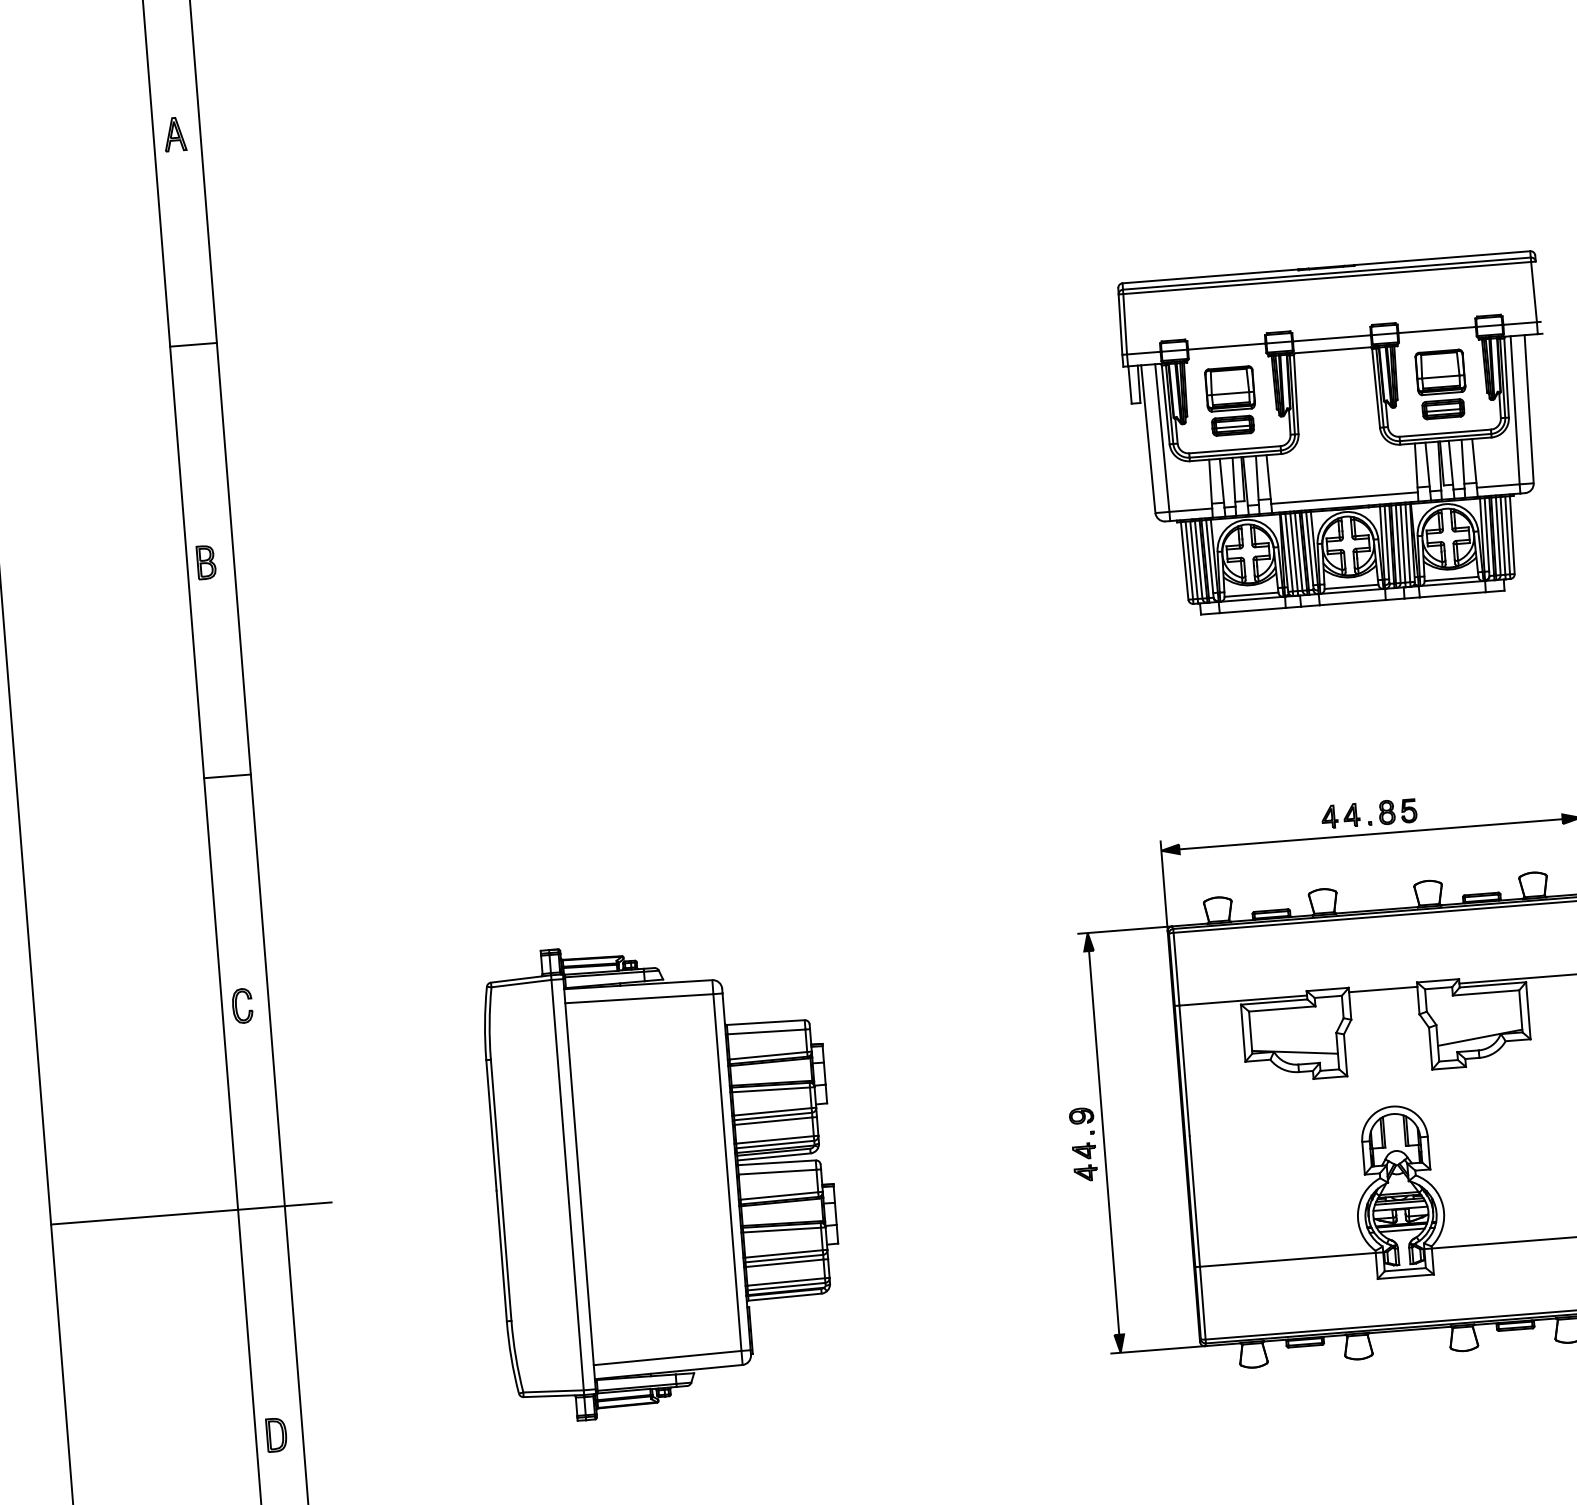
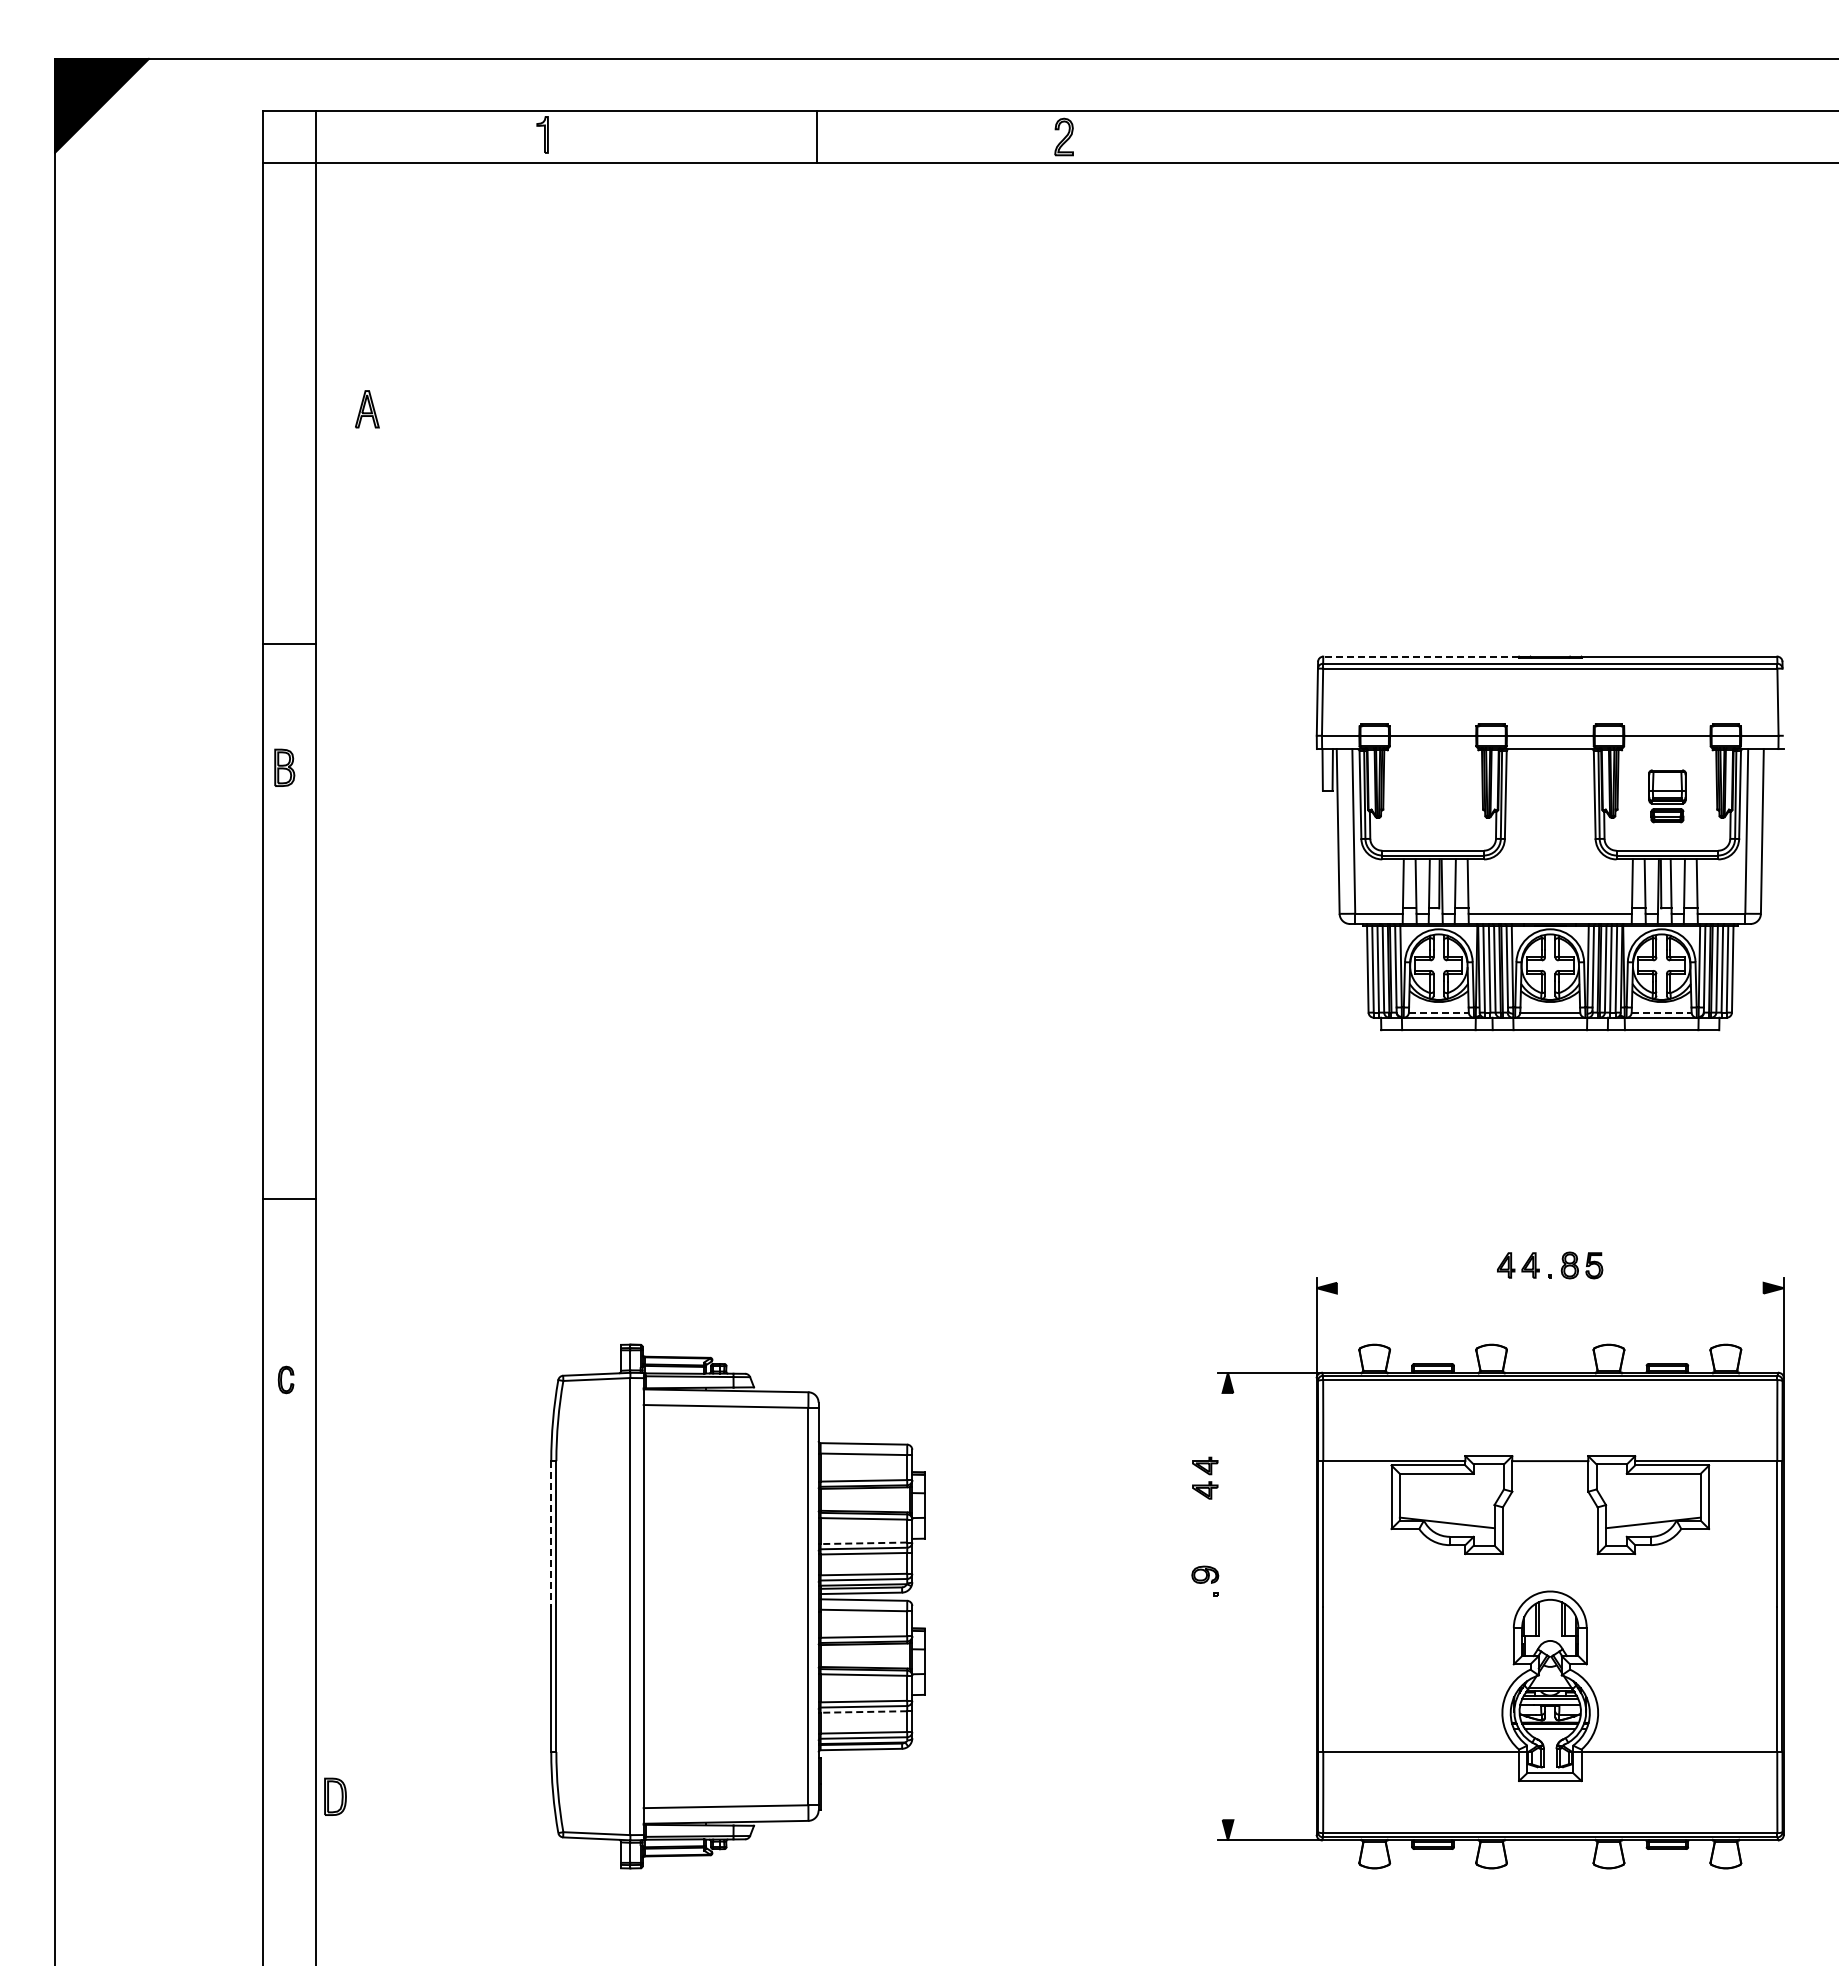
part: (175, 134) -> (367, 409), moved
line: (1210, 276) -> (1421, 656), solid -> dashed
part: (1441, 384) -> (1667, 796), size x0.7
part: (1230, 401) -> (1432, 796), removed
part: (206, 562) -> (284, 767), moved
line: (1451, 578) -> (1661, 1012), solid -> dashed
line: (1251, 594) -> (1438, 1012), solid -> dashed
line: (227, 776) -> (289, 1199), moved
line: (1370, 834) -> (1549, 1288), removed
part: (241, 1005) -> (285, 1379), size x0.7
line: (772, 1112) -> (863, 1543), solid -> dashed
line: (491, 1125) -> (551, 1533), solid -> dashed
line: (1103, 1142) -> (1227, 1606), removed
part: (1085, 1161) -> (1205, 1477), moved
line: (191, 1213) -> (211, 1605), removed
line: (784, 1263) -> (863, 1712), solid -> dashed
part: (276, 1434) -> (335, 1796), moved

